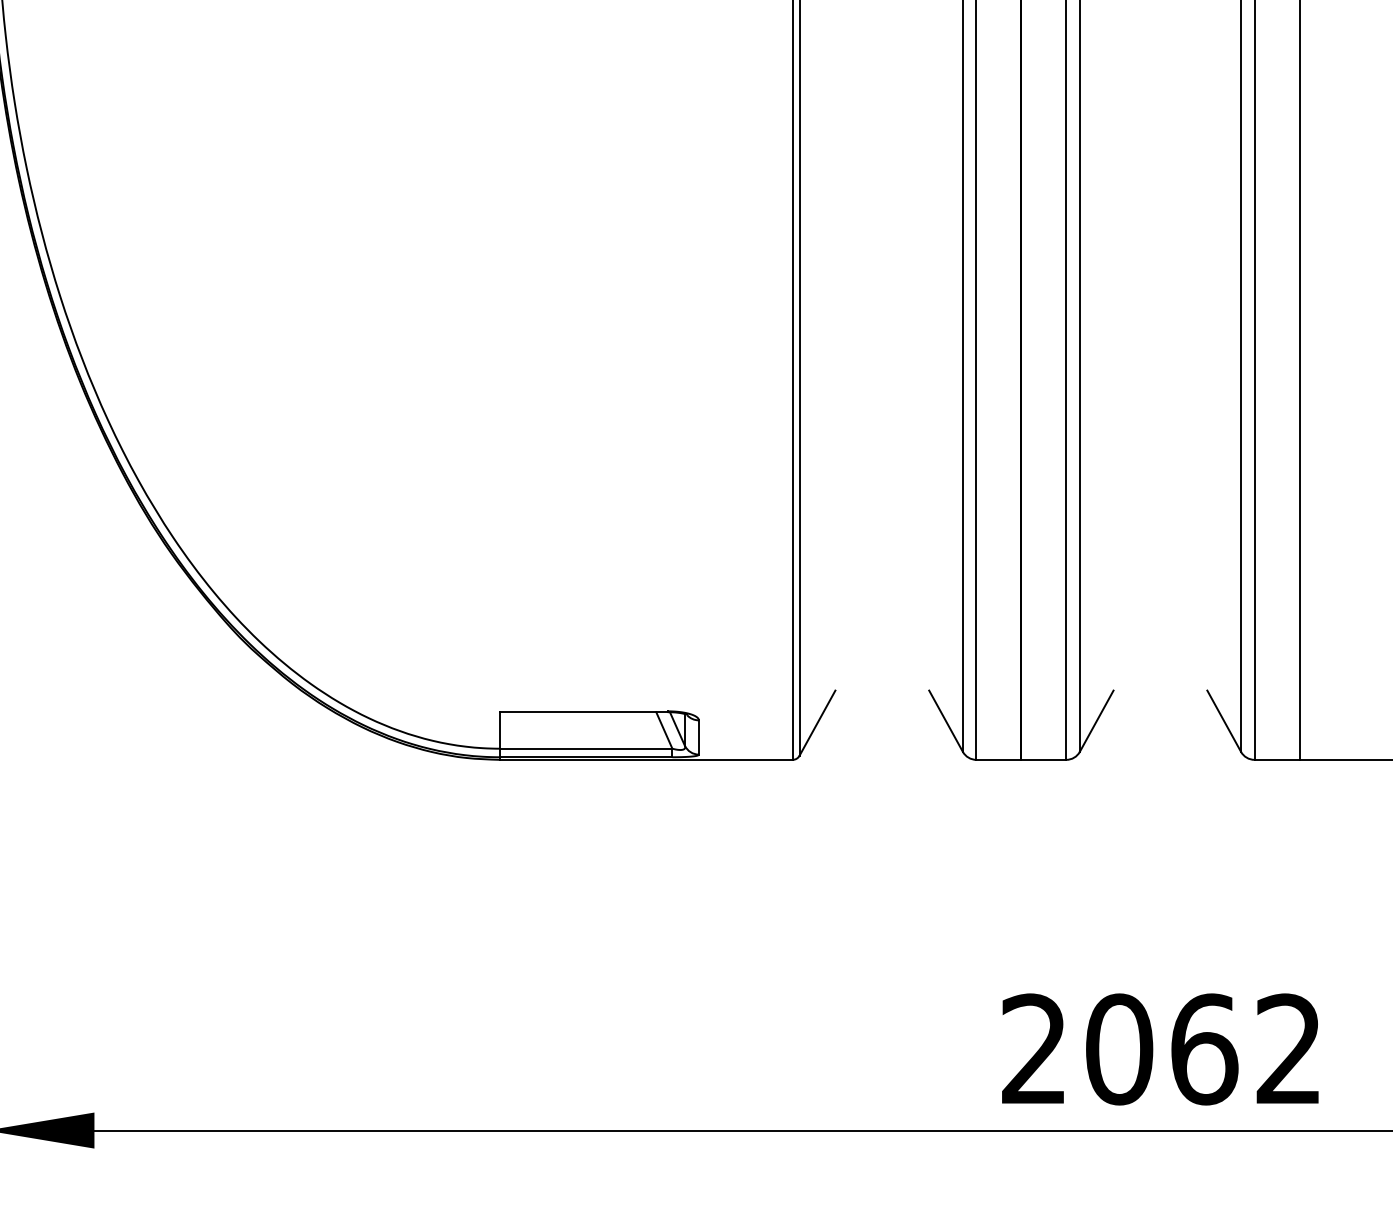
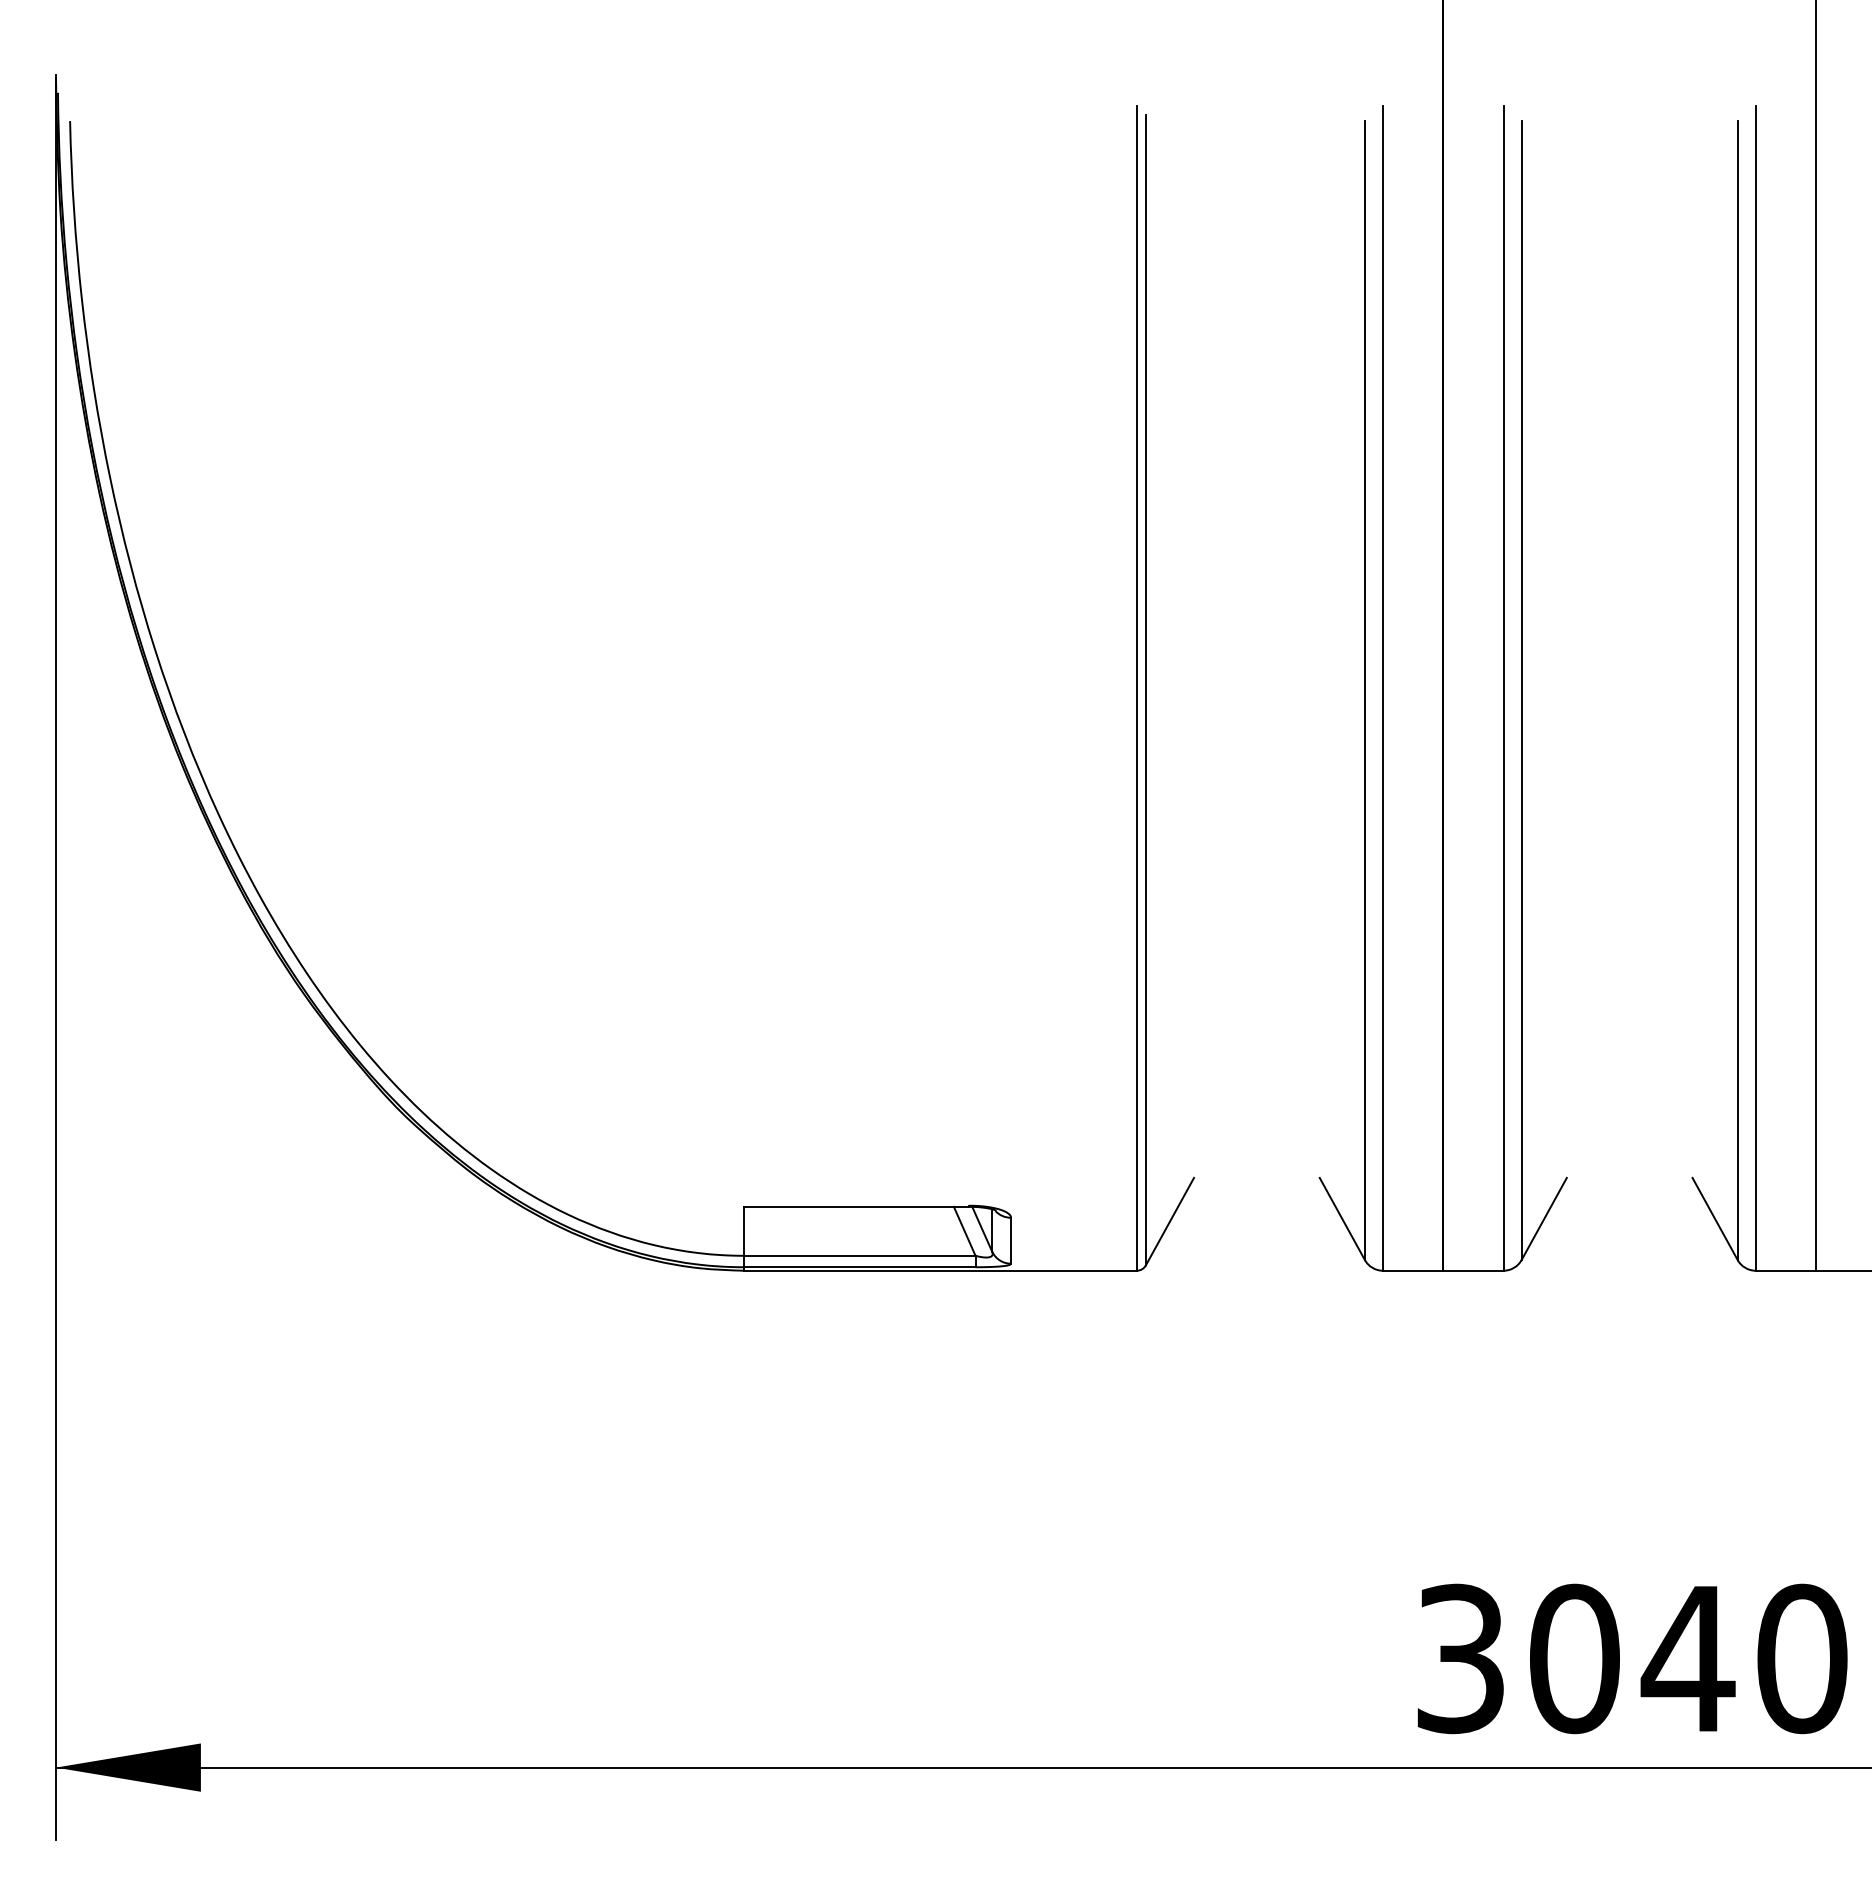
text: (1162, 1049) -> (1632, 1658), 2062 -> 3040

